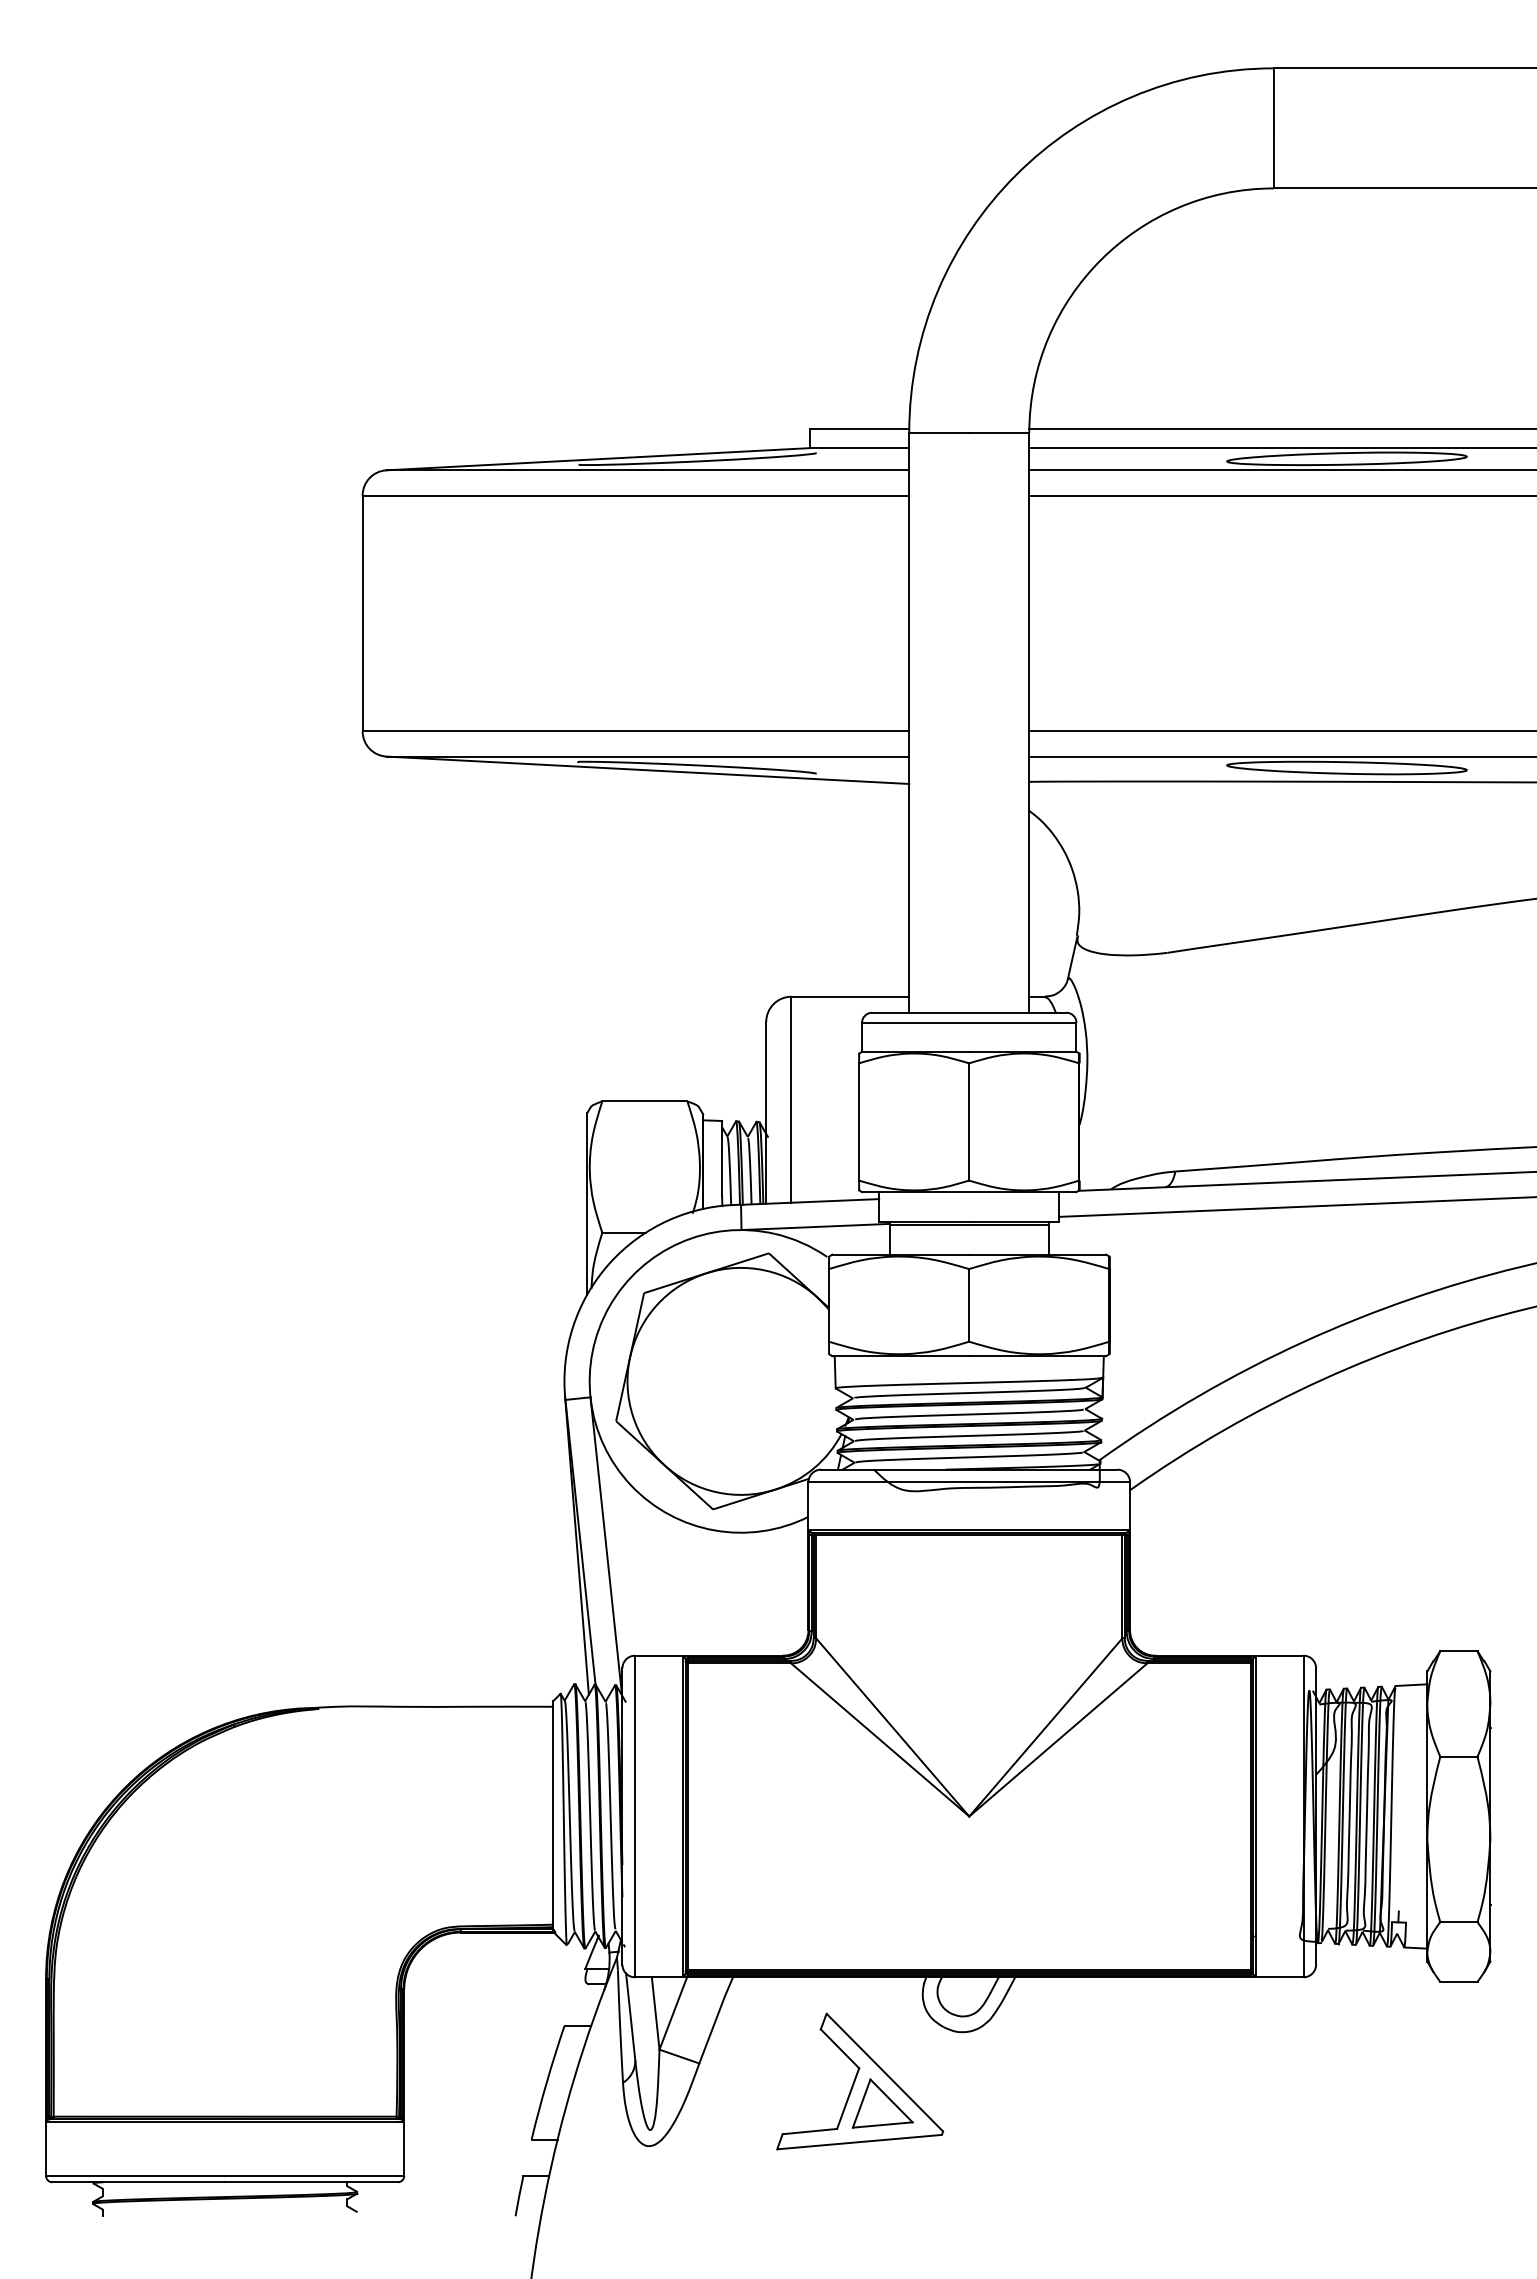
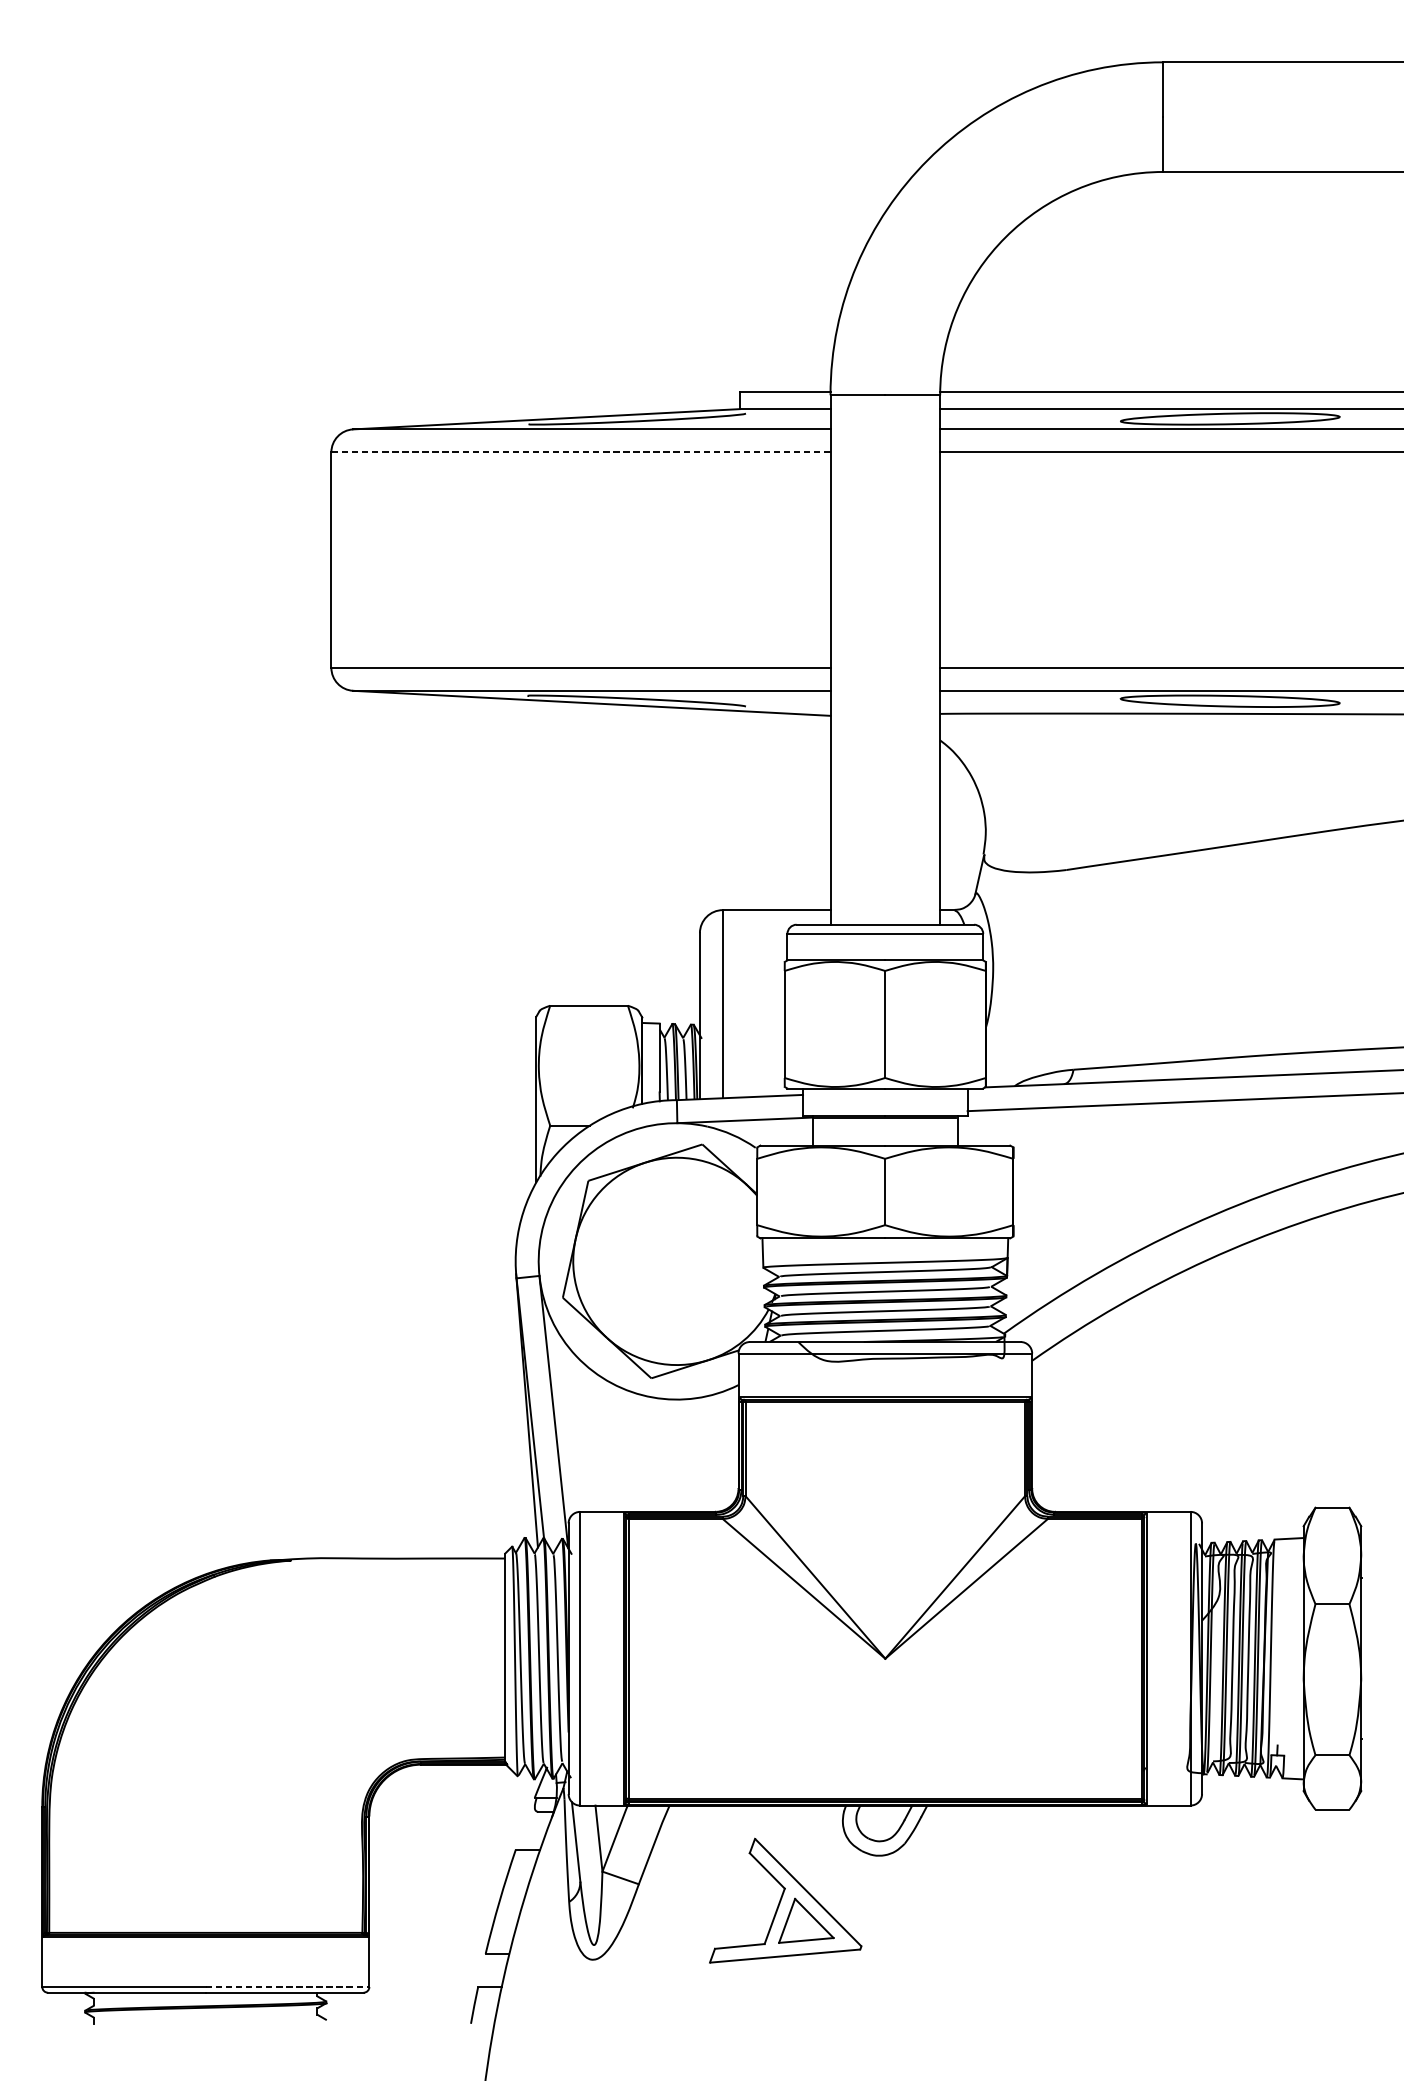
line: (635, 495) -> (580, 452), solid -> dashed
line: (314, 2175) -> (287, 1986), solid -> dashed

